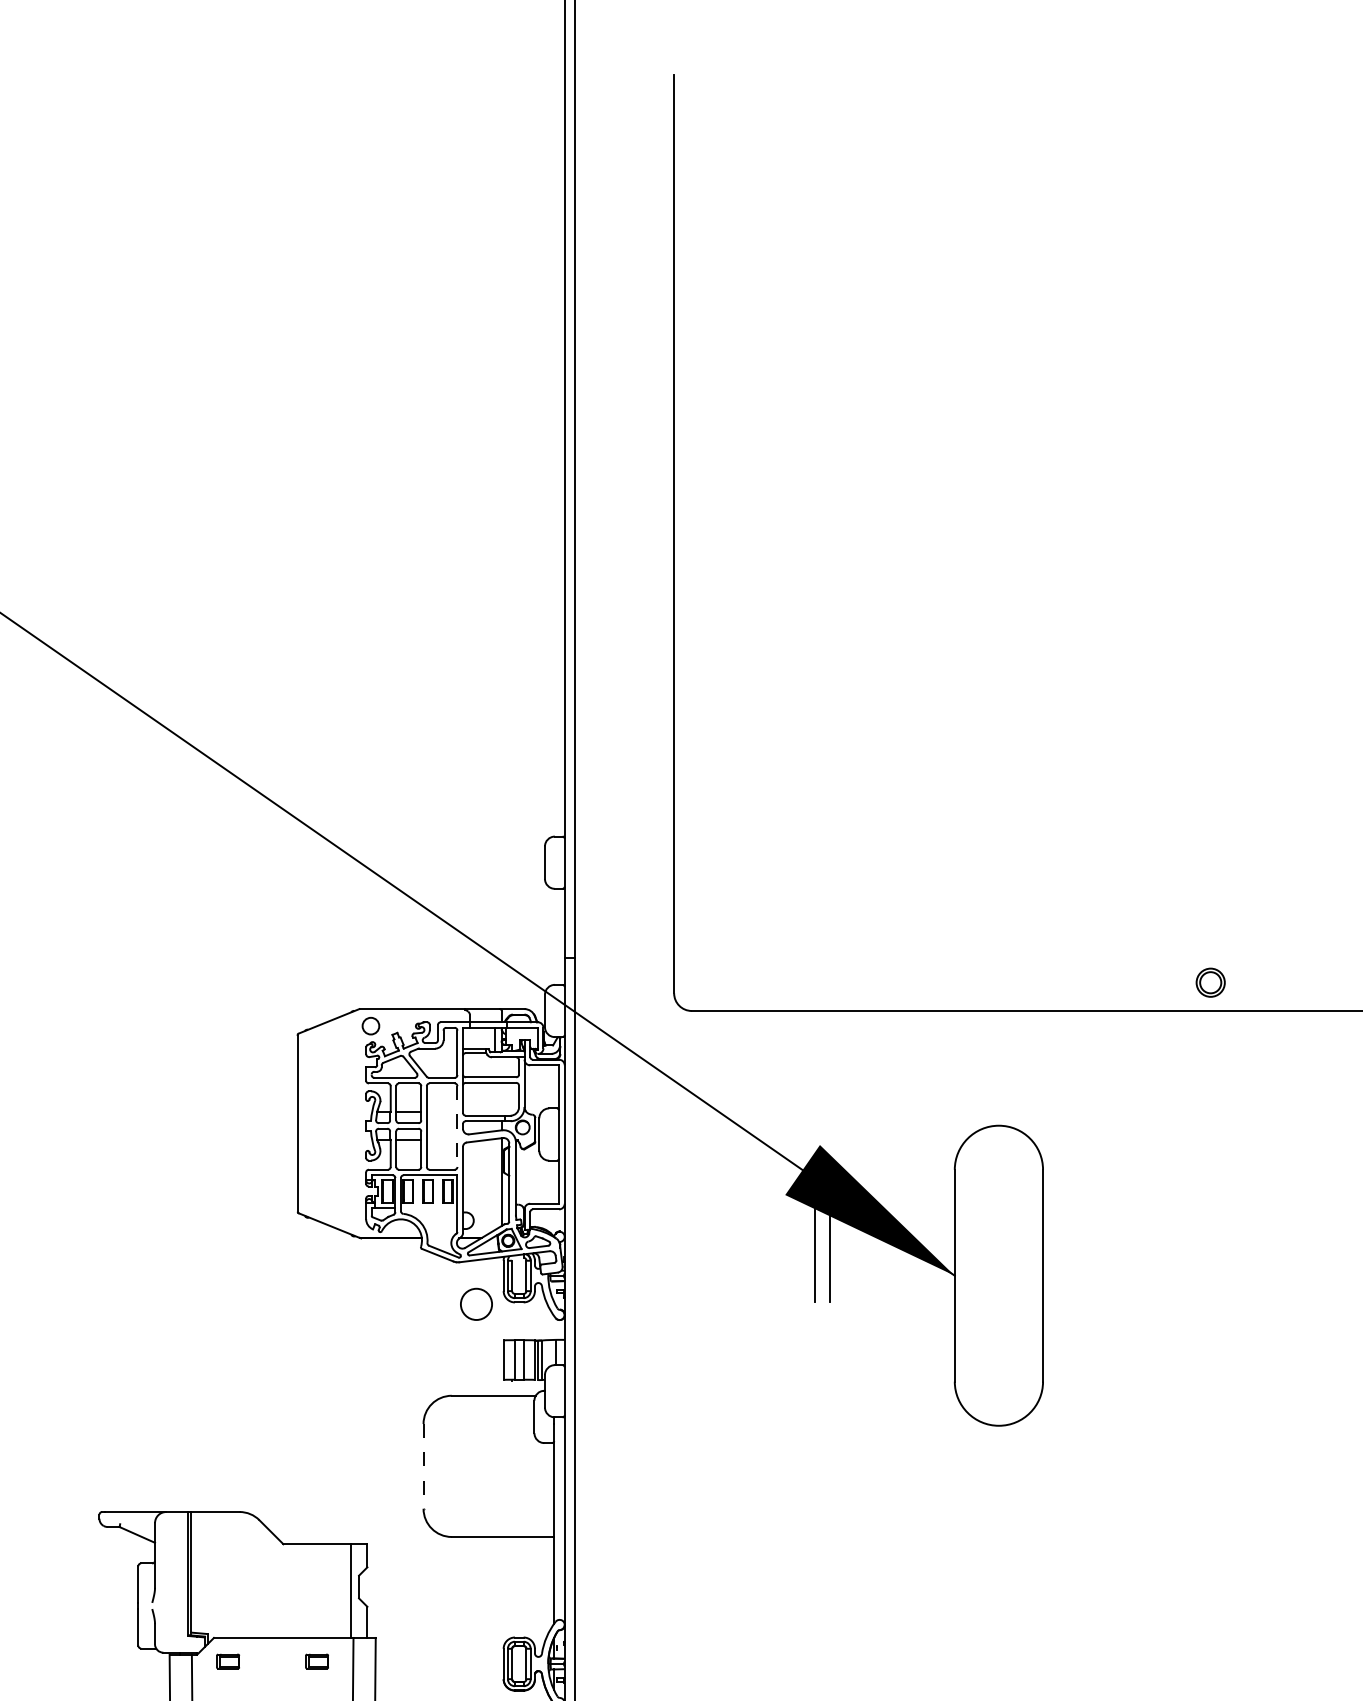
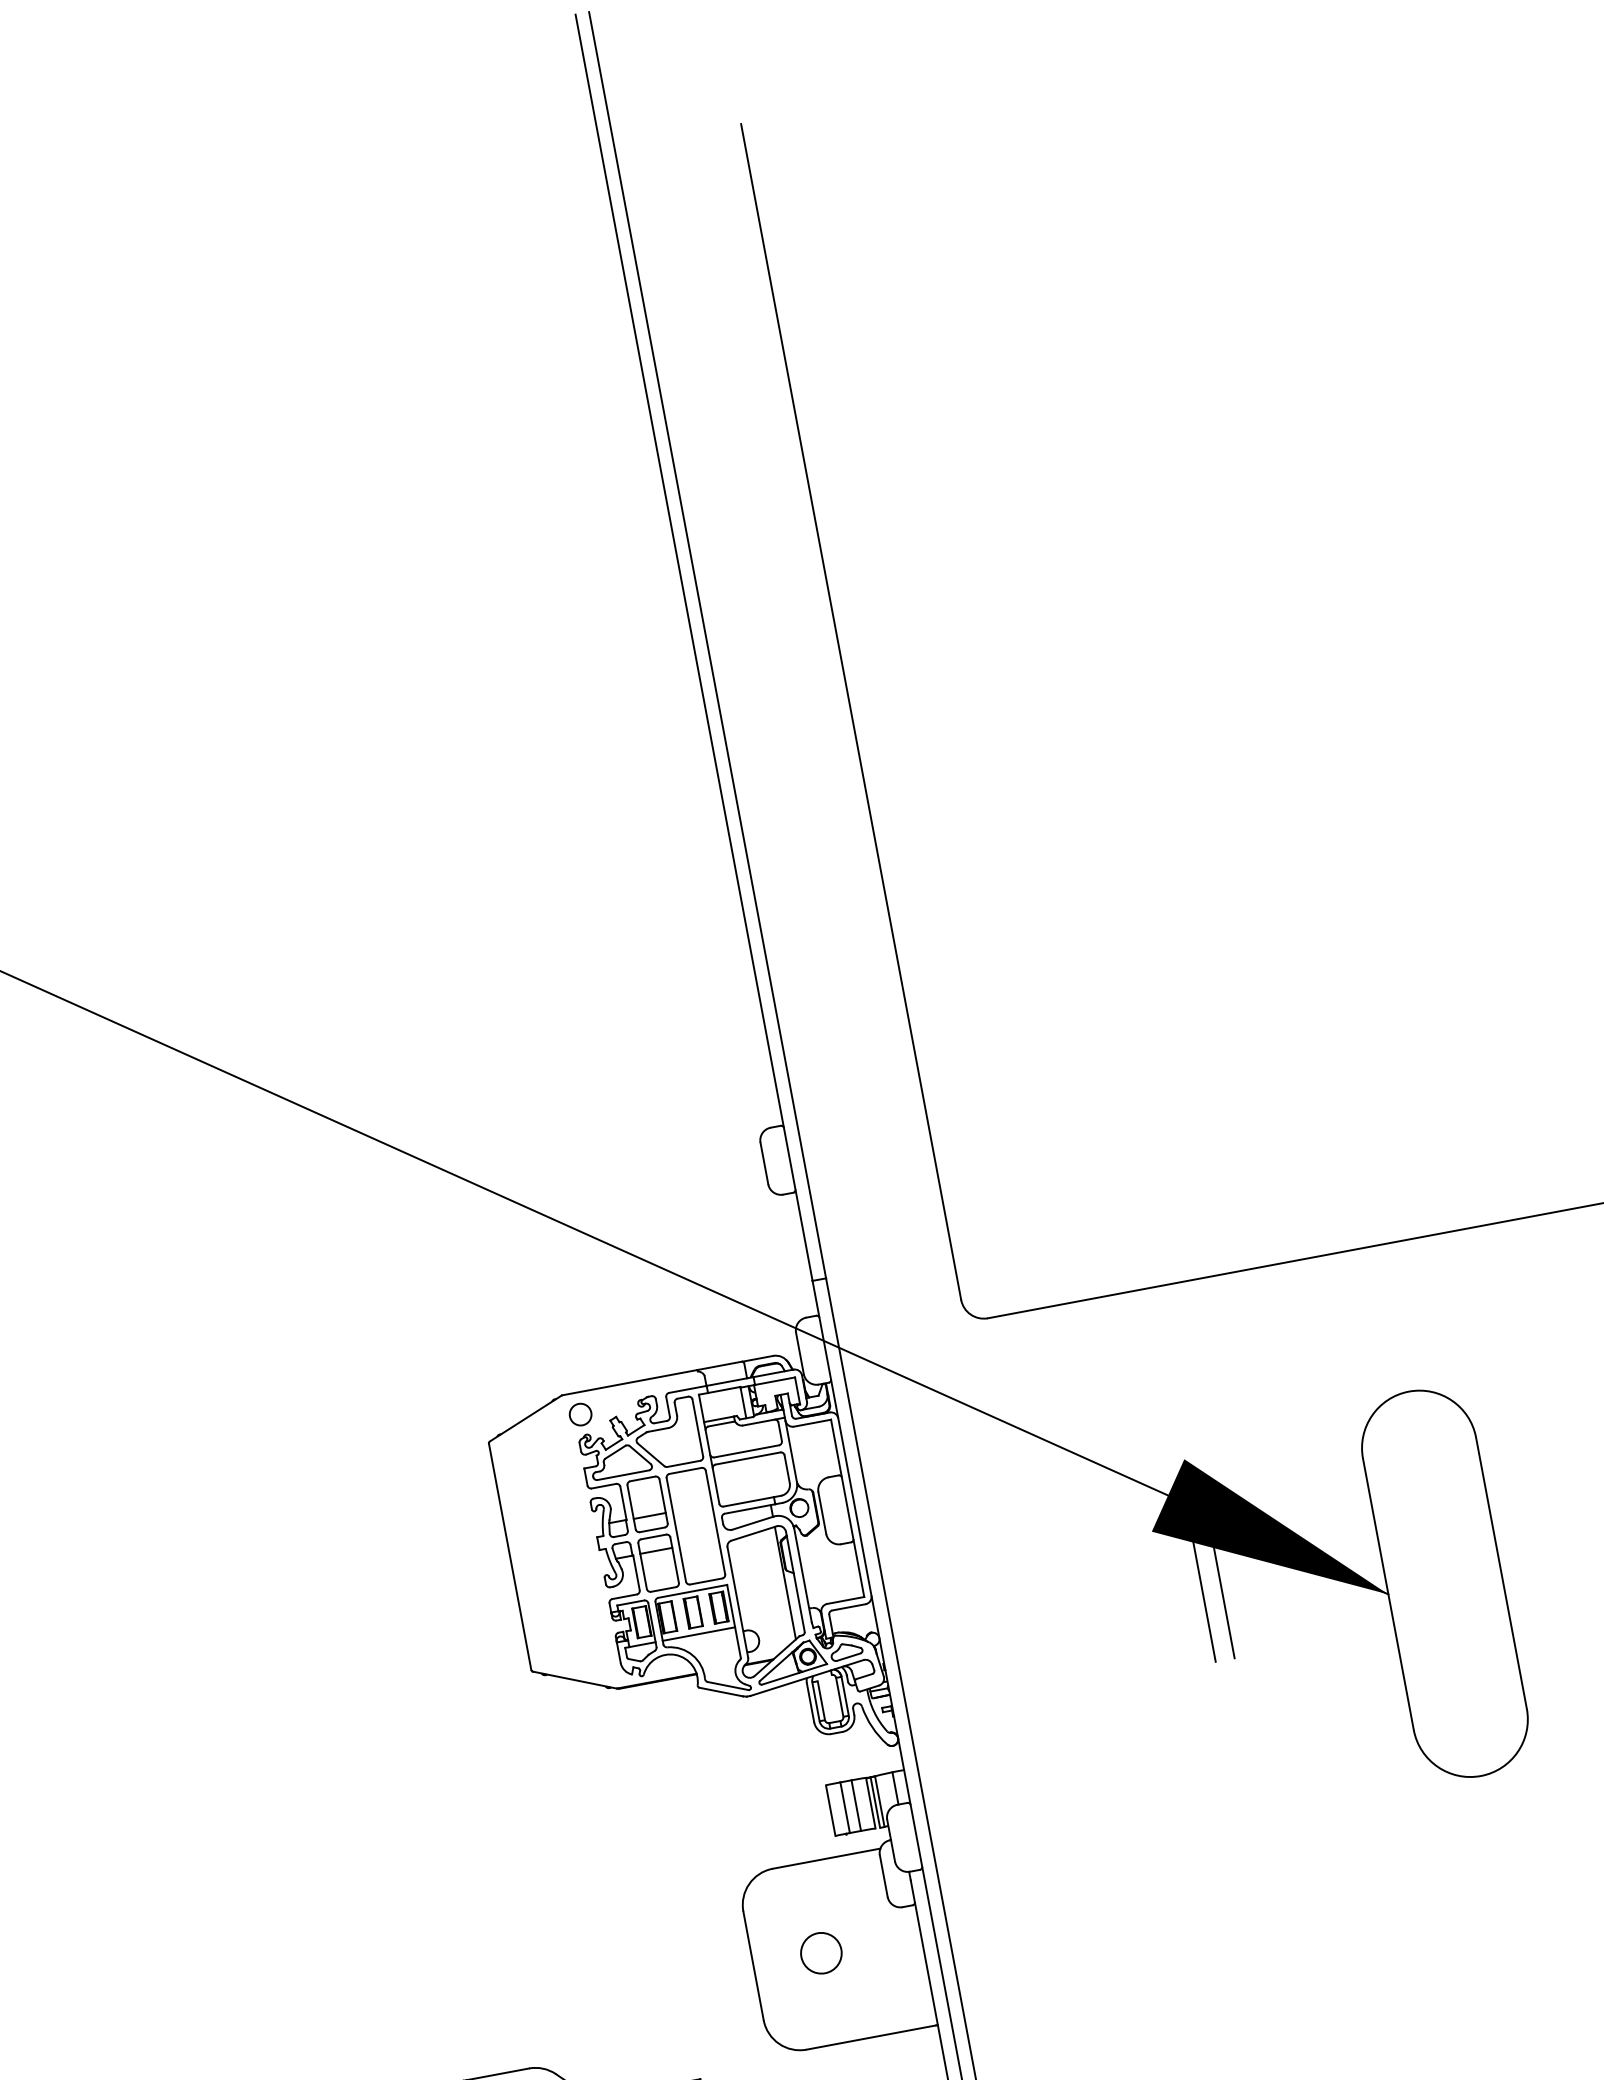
line: (457, 1127) -> (715, 1523), dashed -> solid
line: (428, 1208) -> (698, 1634), added
circle: (476, 1303) -> (821, 1952), moved
line: (423, 1466) -> (753, 1966), dashed -> solid

